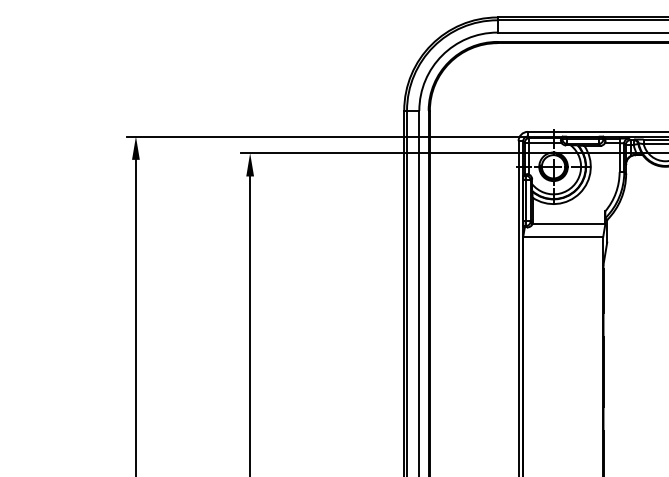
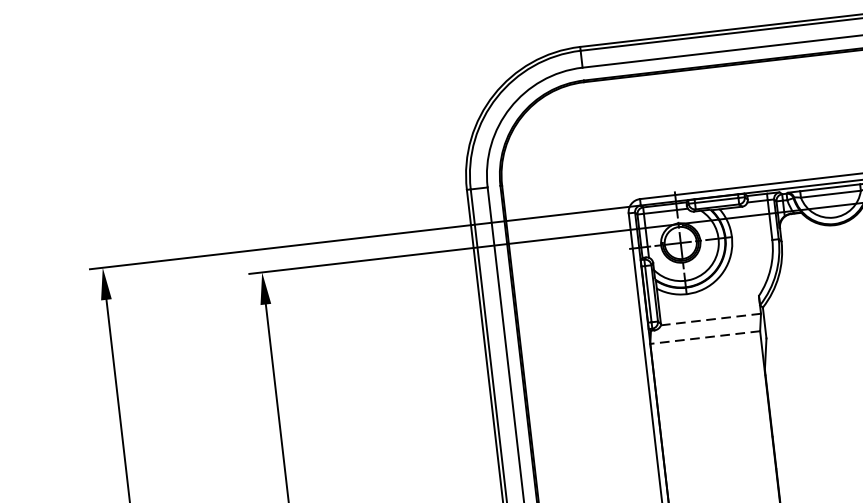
line: (569, 224) -> (711, 319), solid -> dashed
line: (562, 236) -> (704, 337), solid -> dashed

